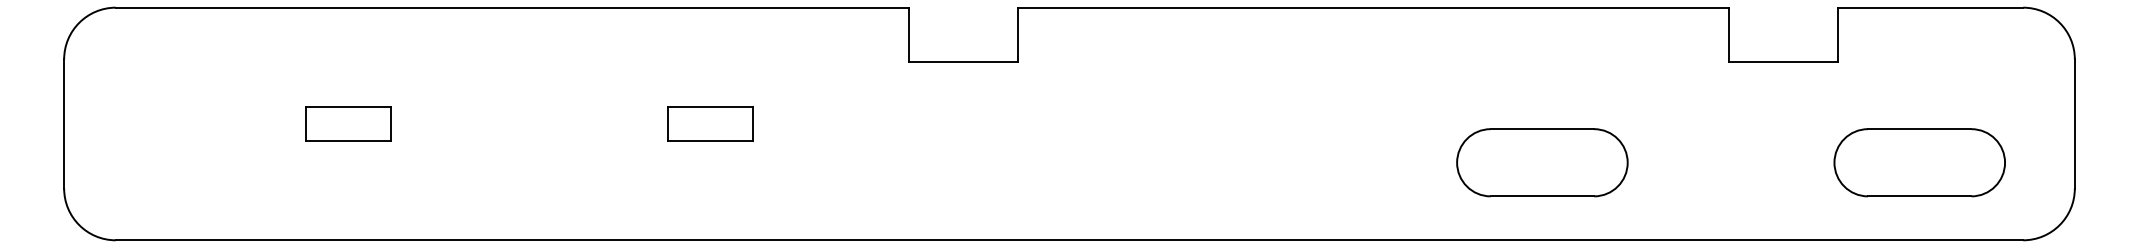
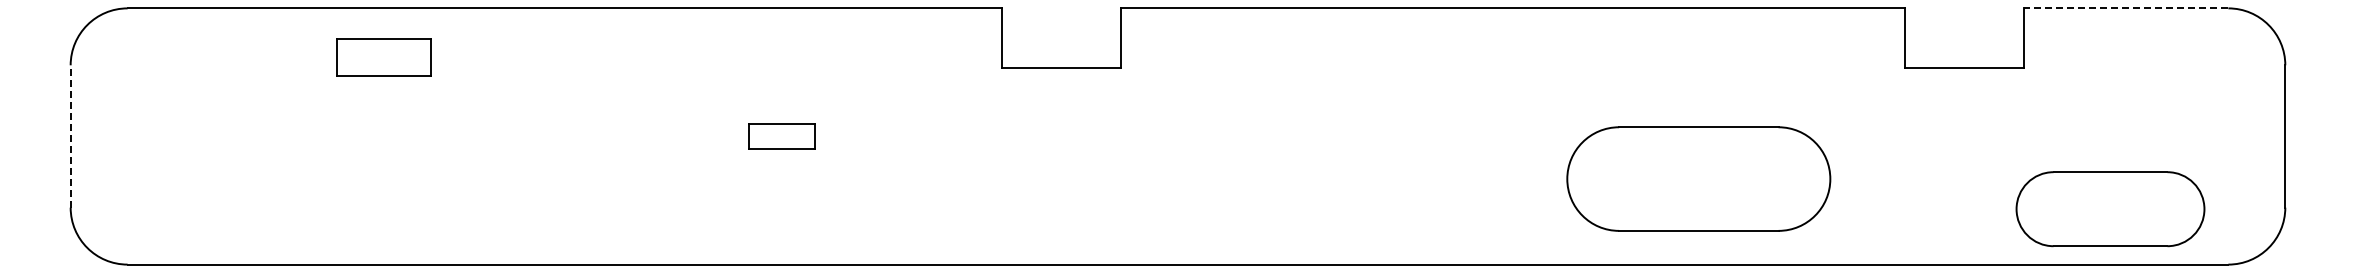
line: (1929, 7) -> (2125, 8), solid -> dashed
line: (64, 124) -> (70, 136), solid -> dashed
part: (348, 124) -> (383, 57), moved
part: (709, 124) -> (781, 136), size x0.7
part: (1542, 163) -> (1698, 179), size x1.4
part: (1919, 163) -> (2110, 209), moved

